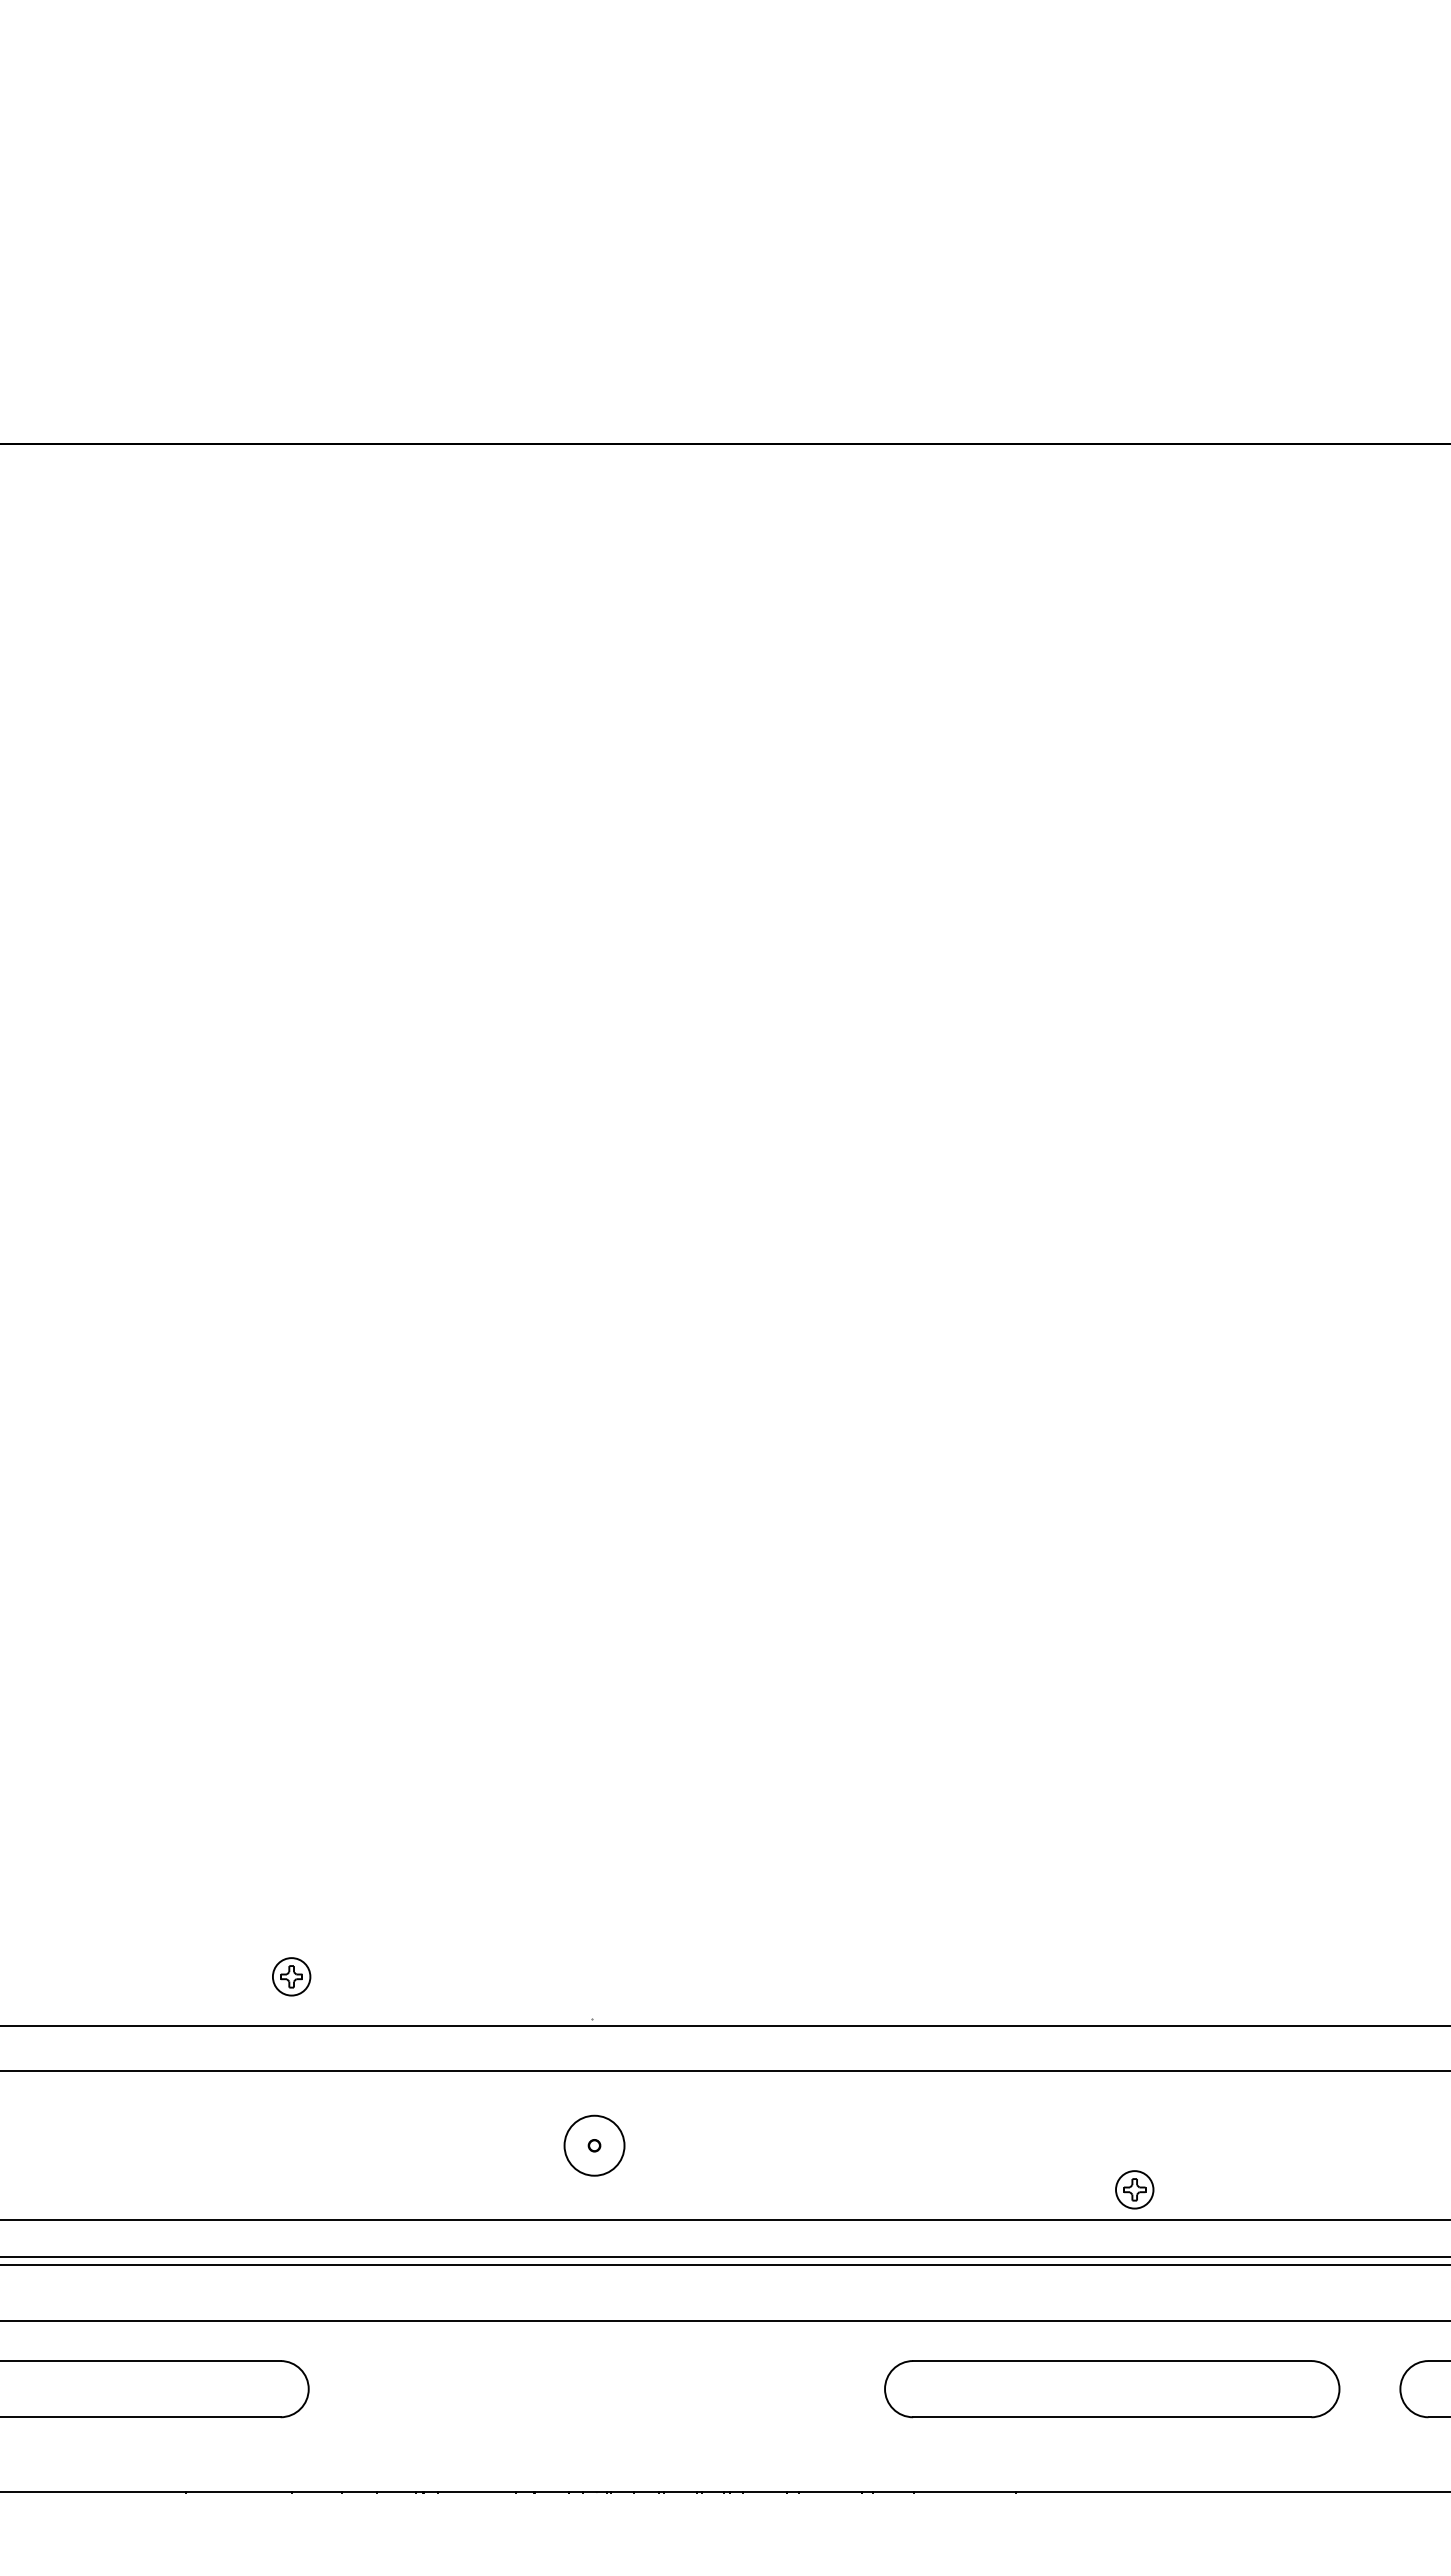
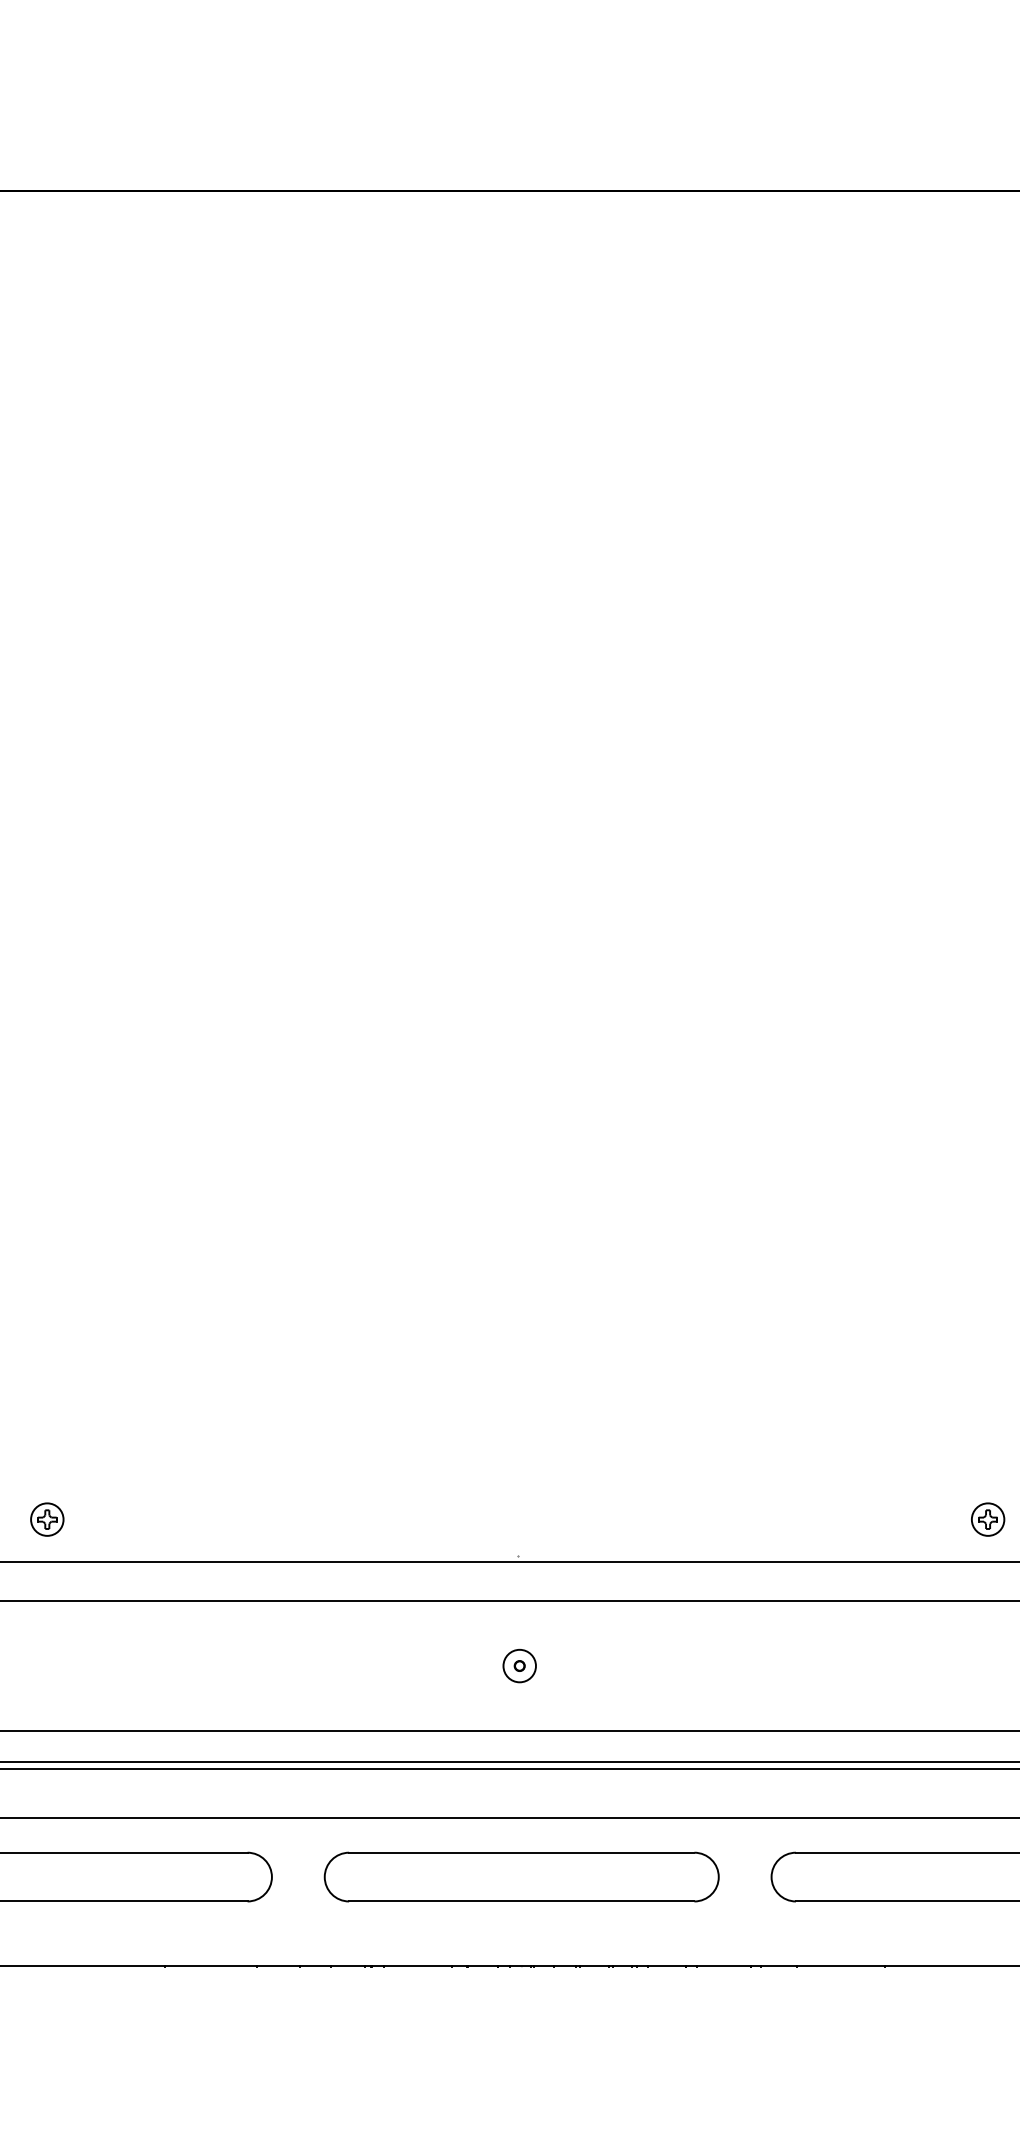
part: (291, 1976) -> (47, 1519), moved
circle: (594, 2145) -> (519, 1665), size x0.62
part: (1134, 2189) -> (987, 1519), moved
part: (596, 2389) -> (521, 1877), added

